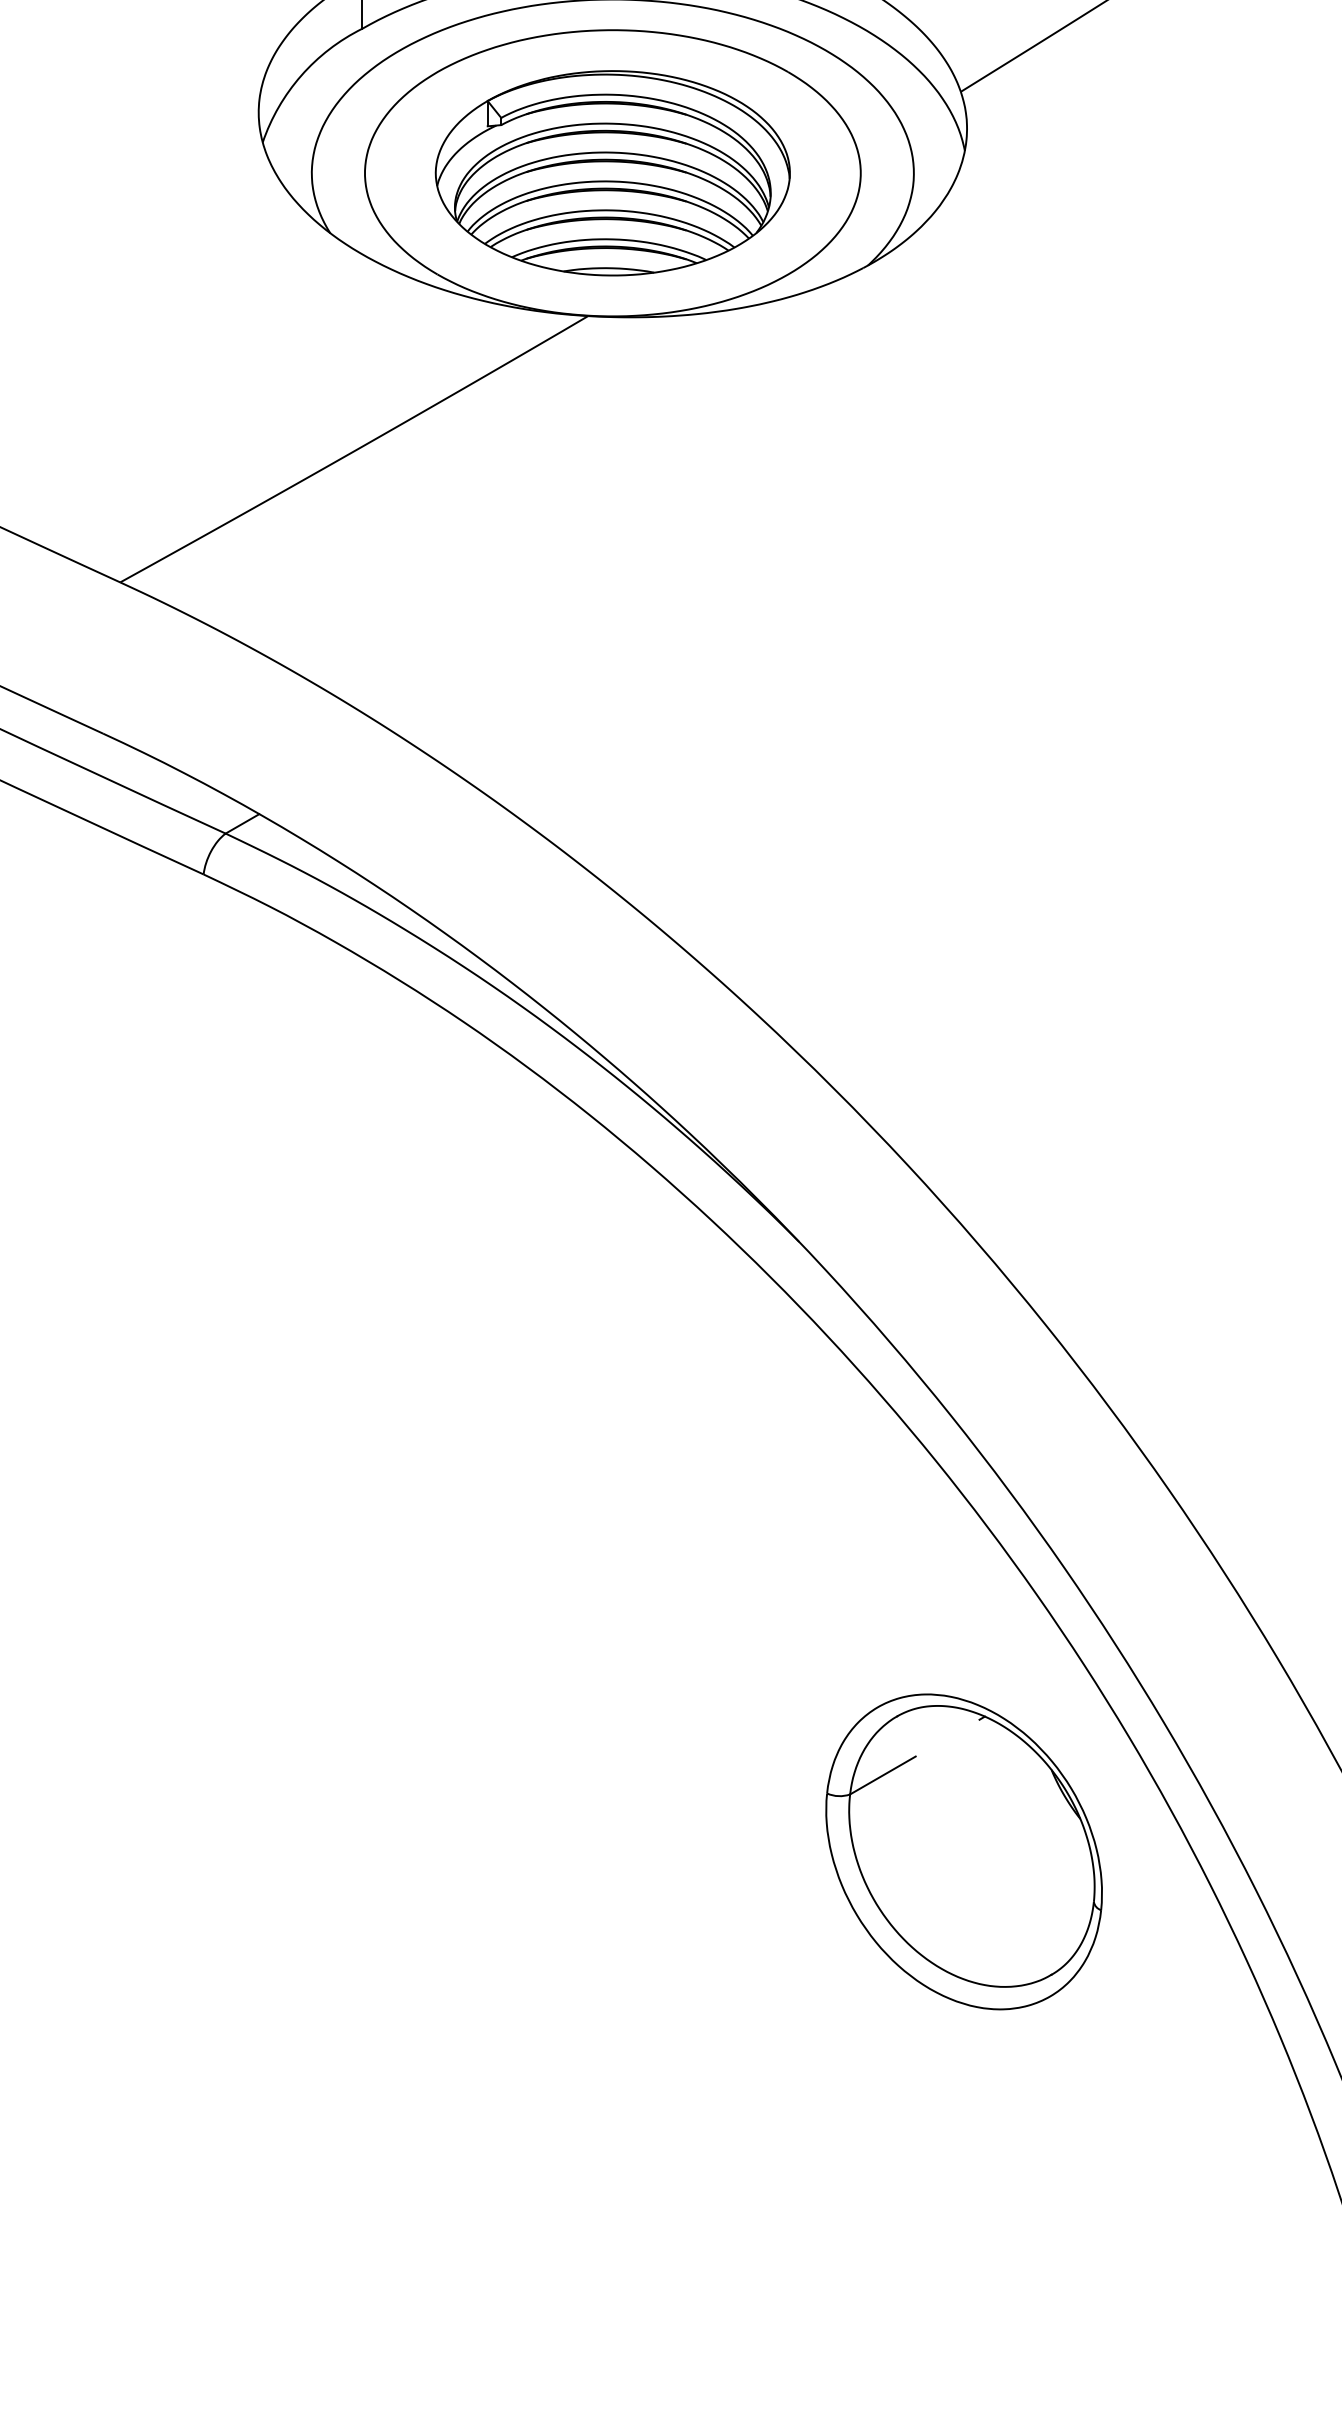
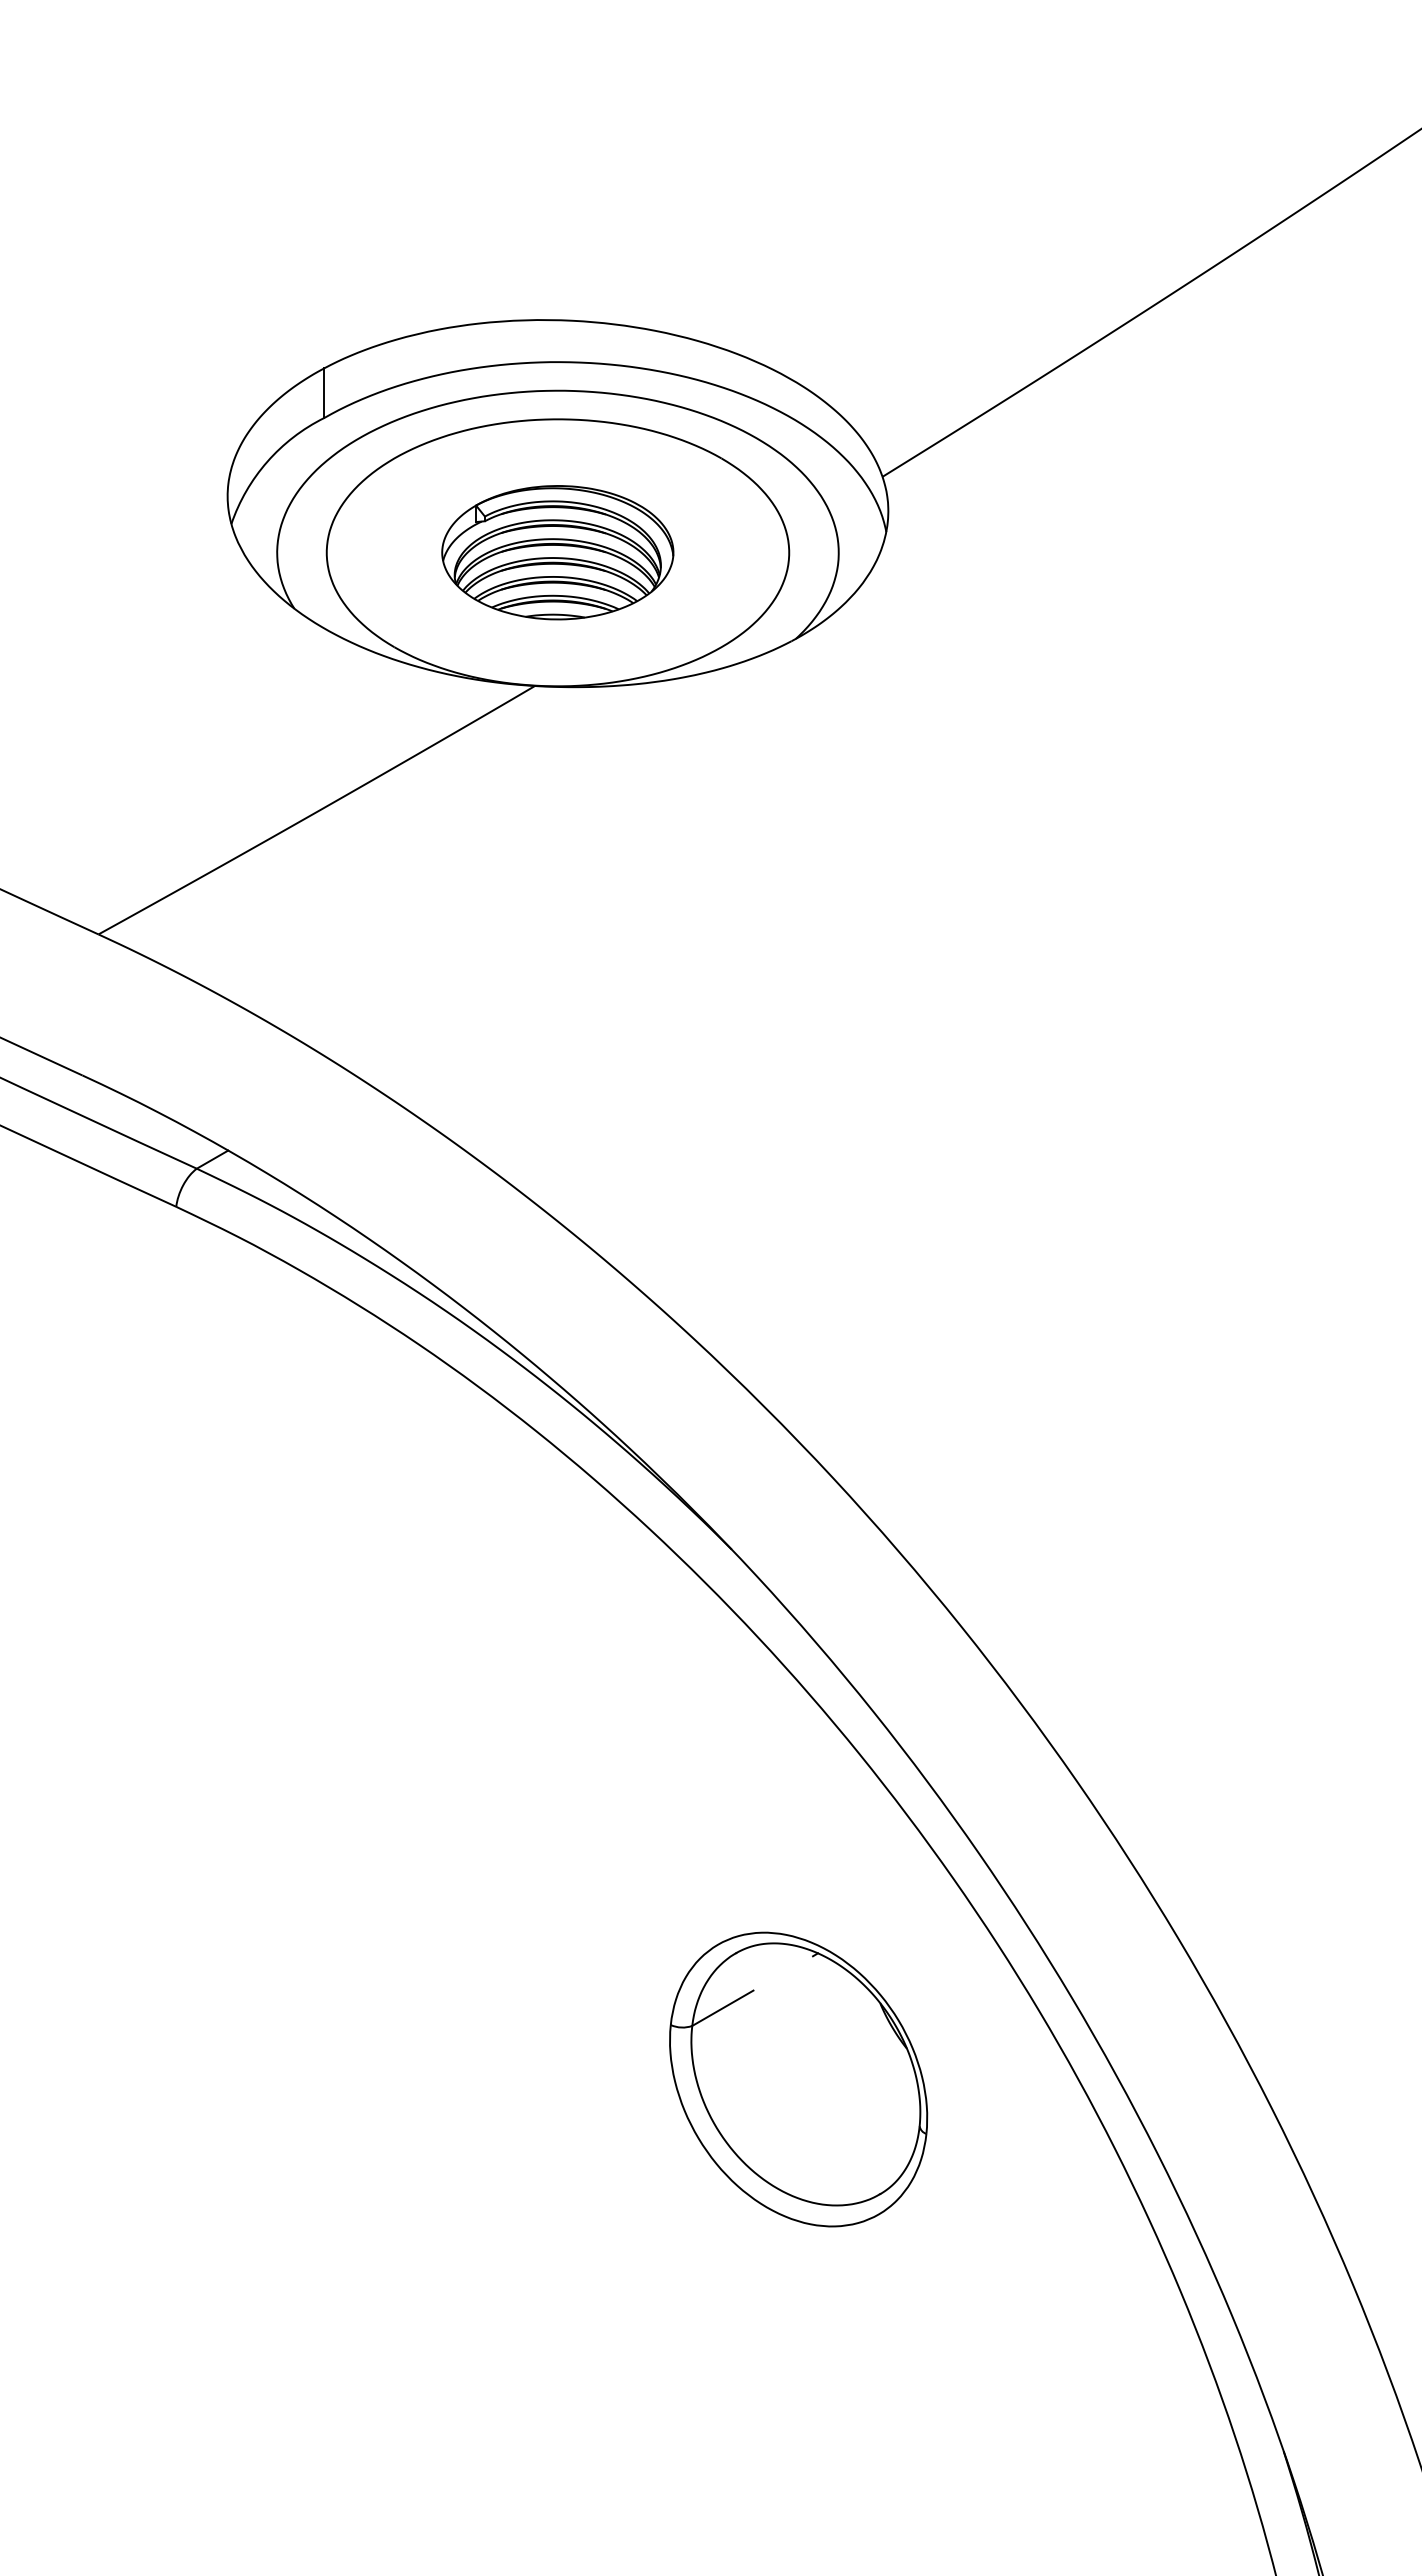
part: (612, 172) -> (557, 552), size x0.7
part: (964, 1851) -> (798, 2079), moved

